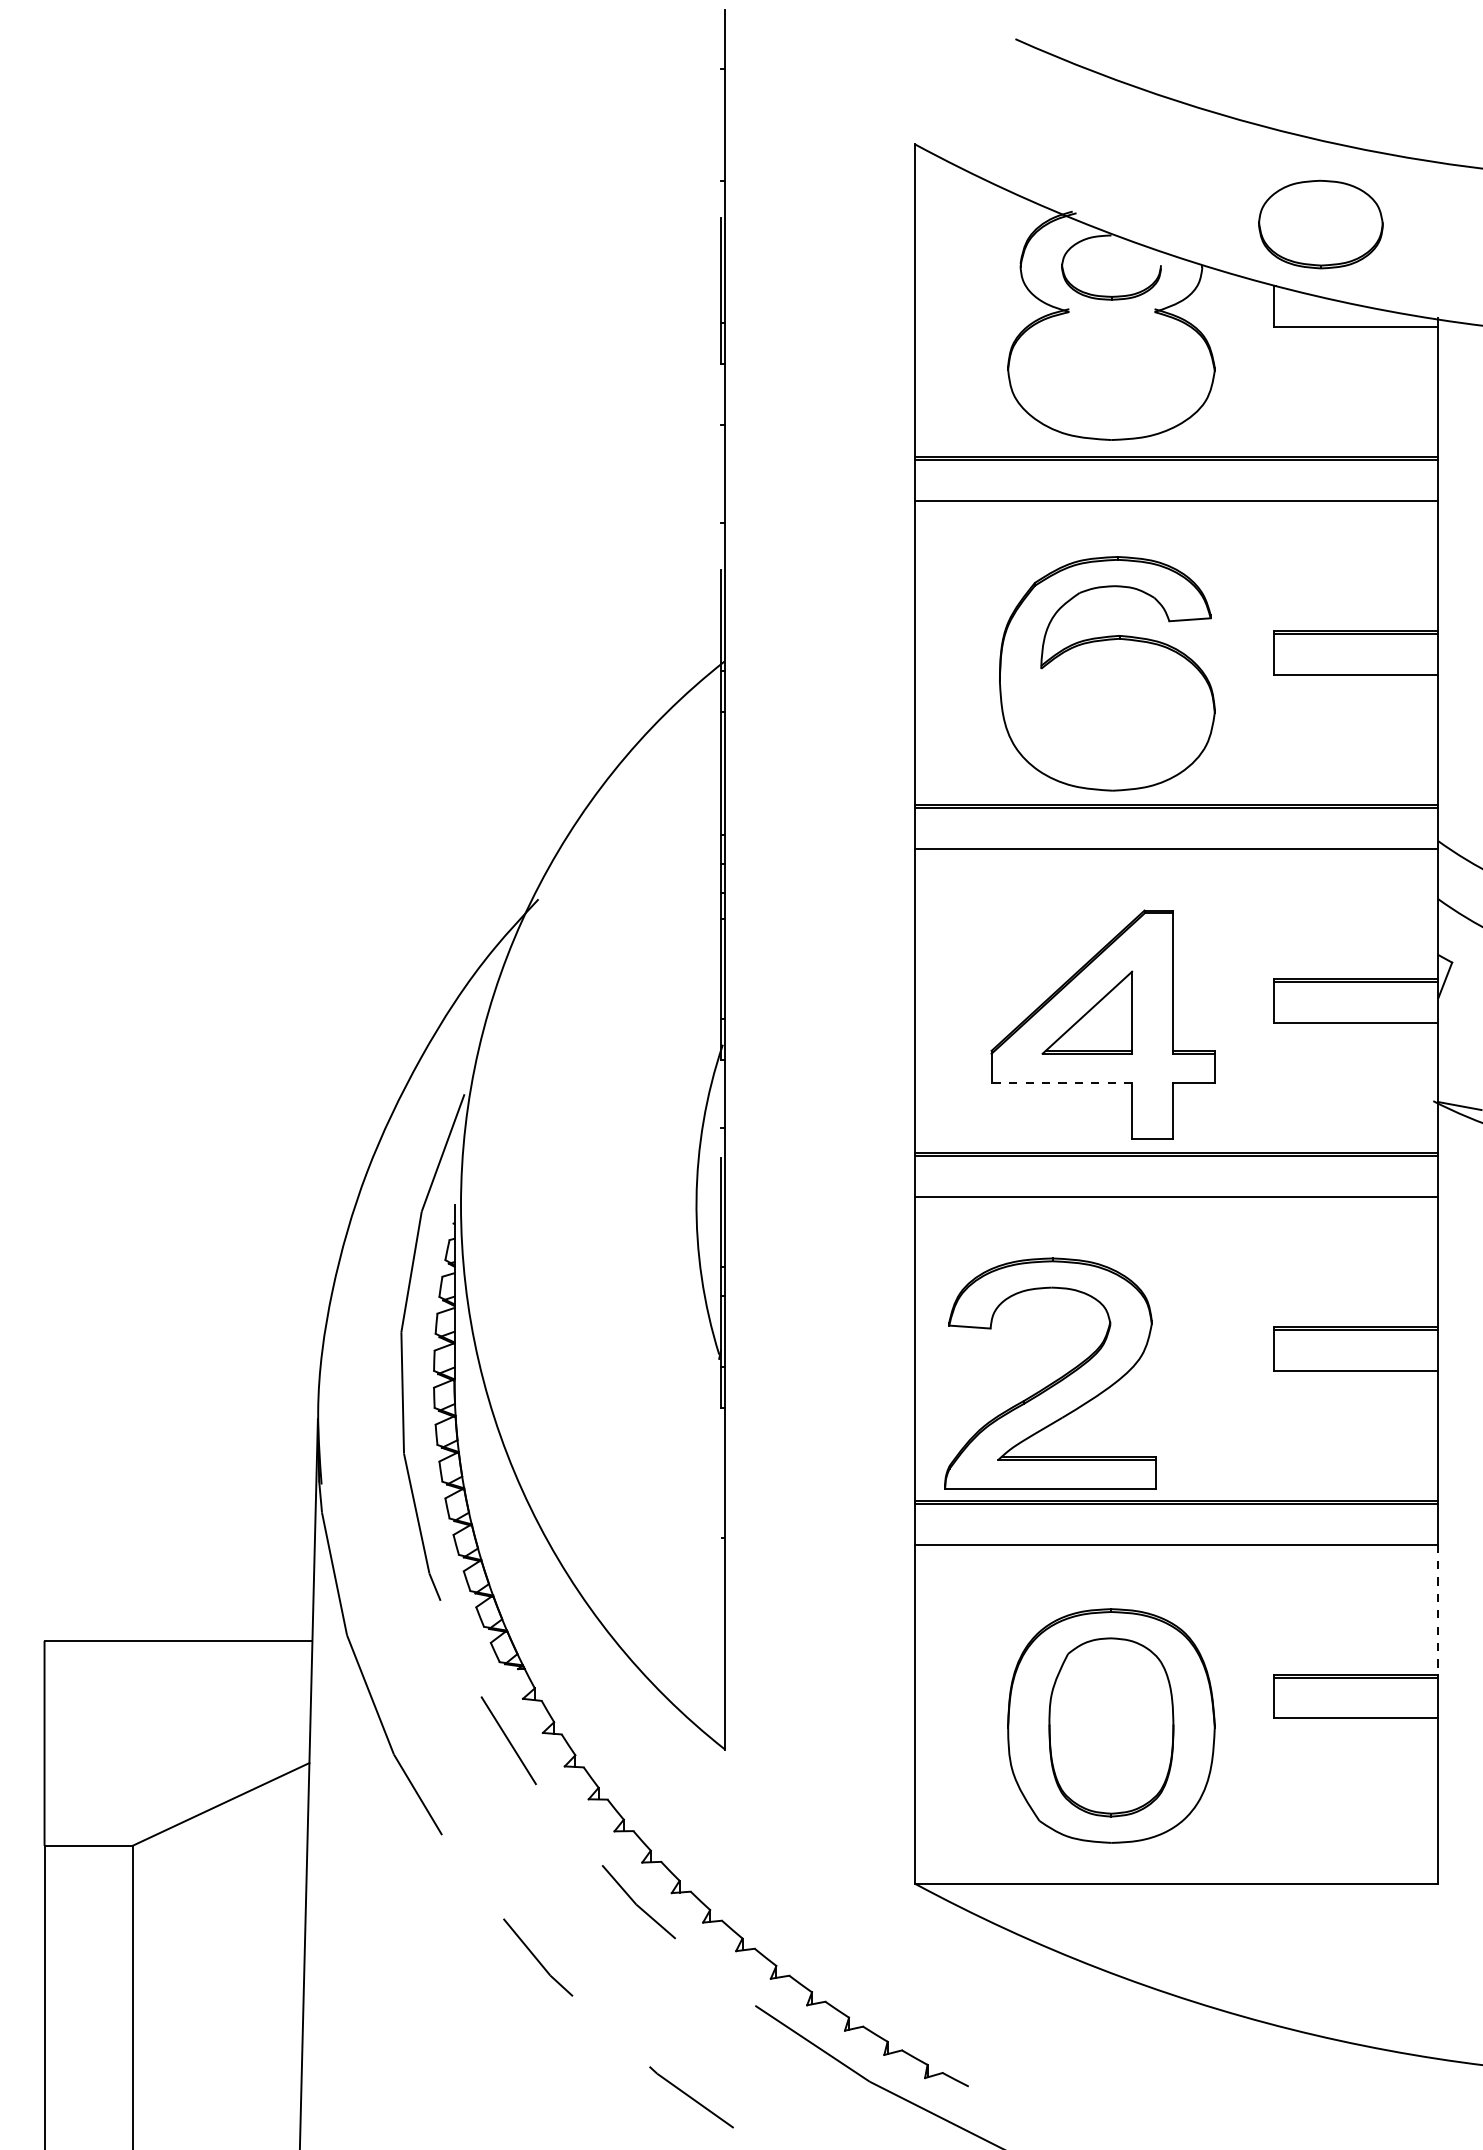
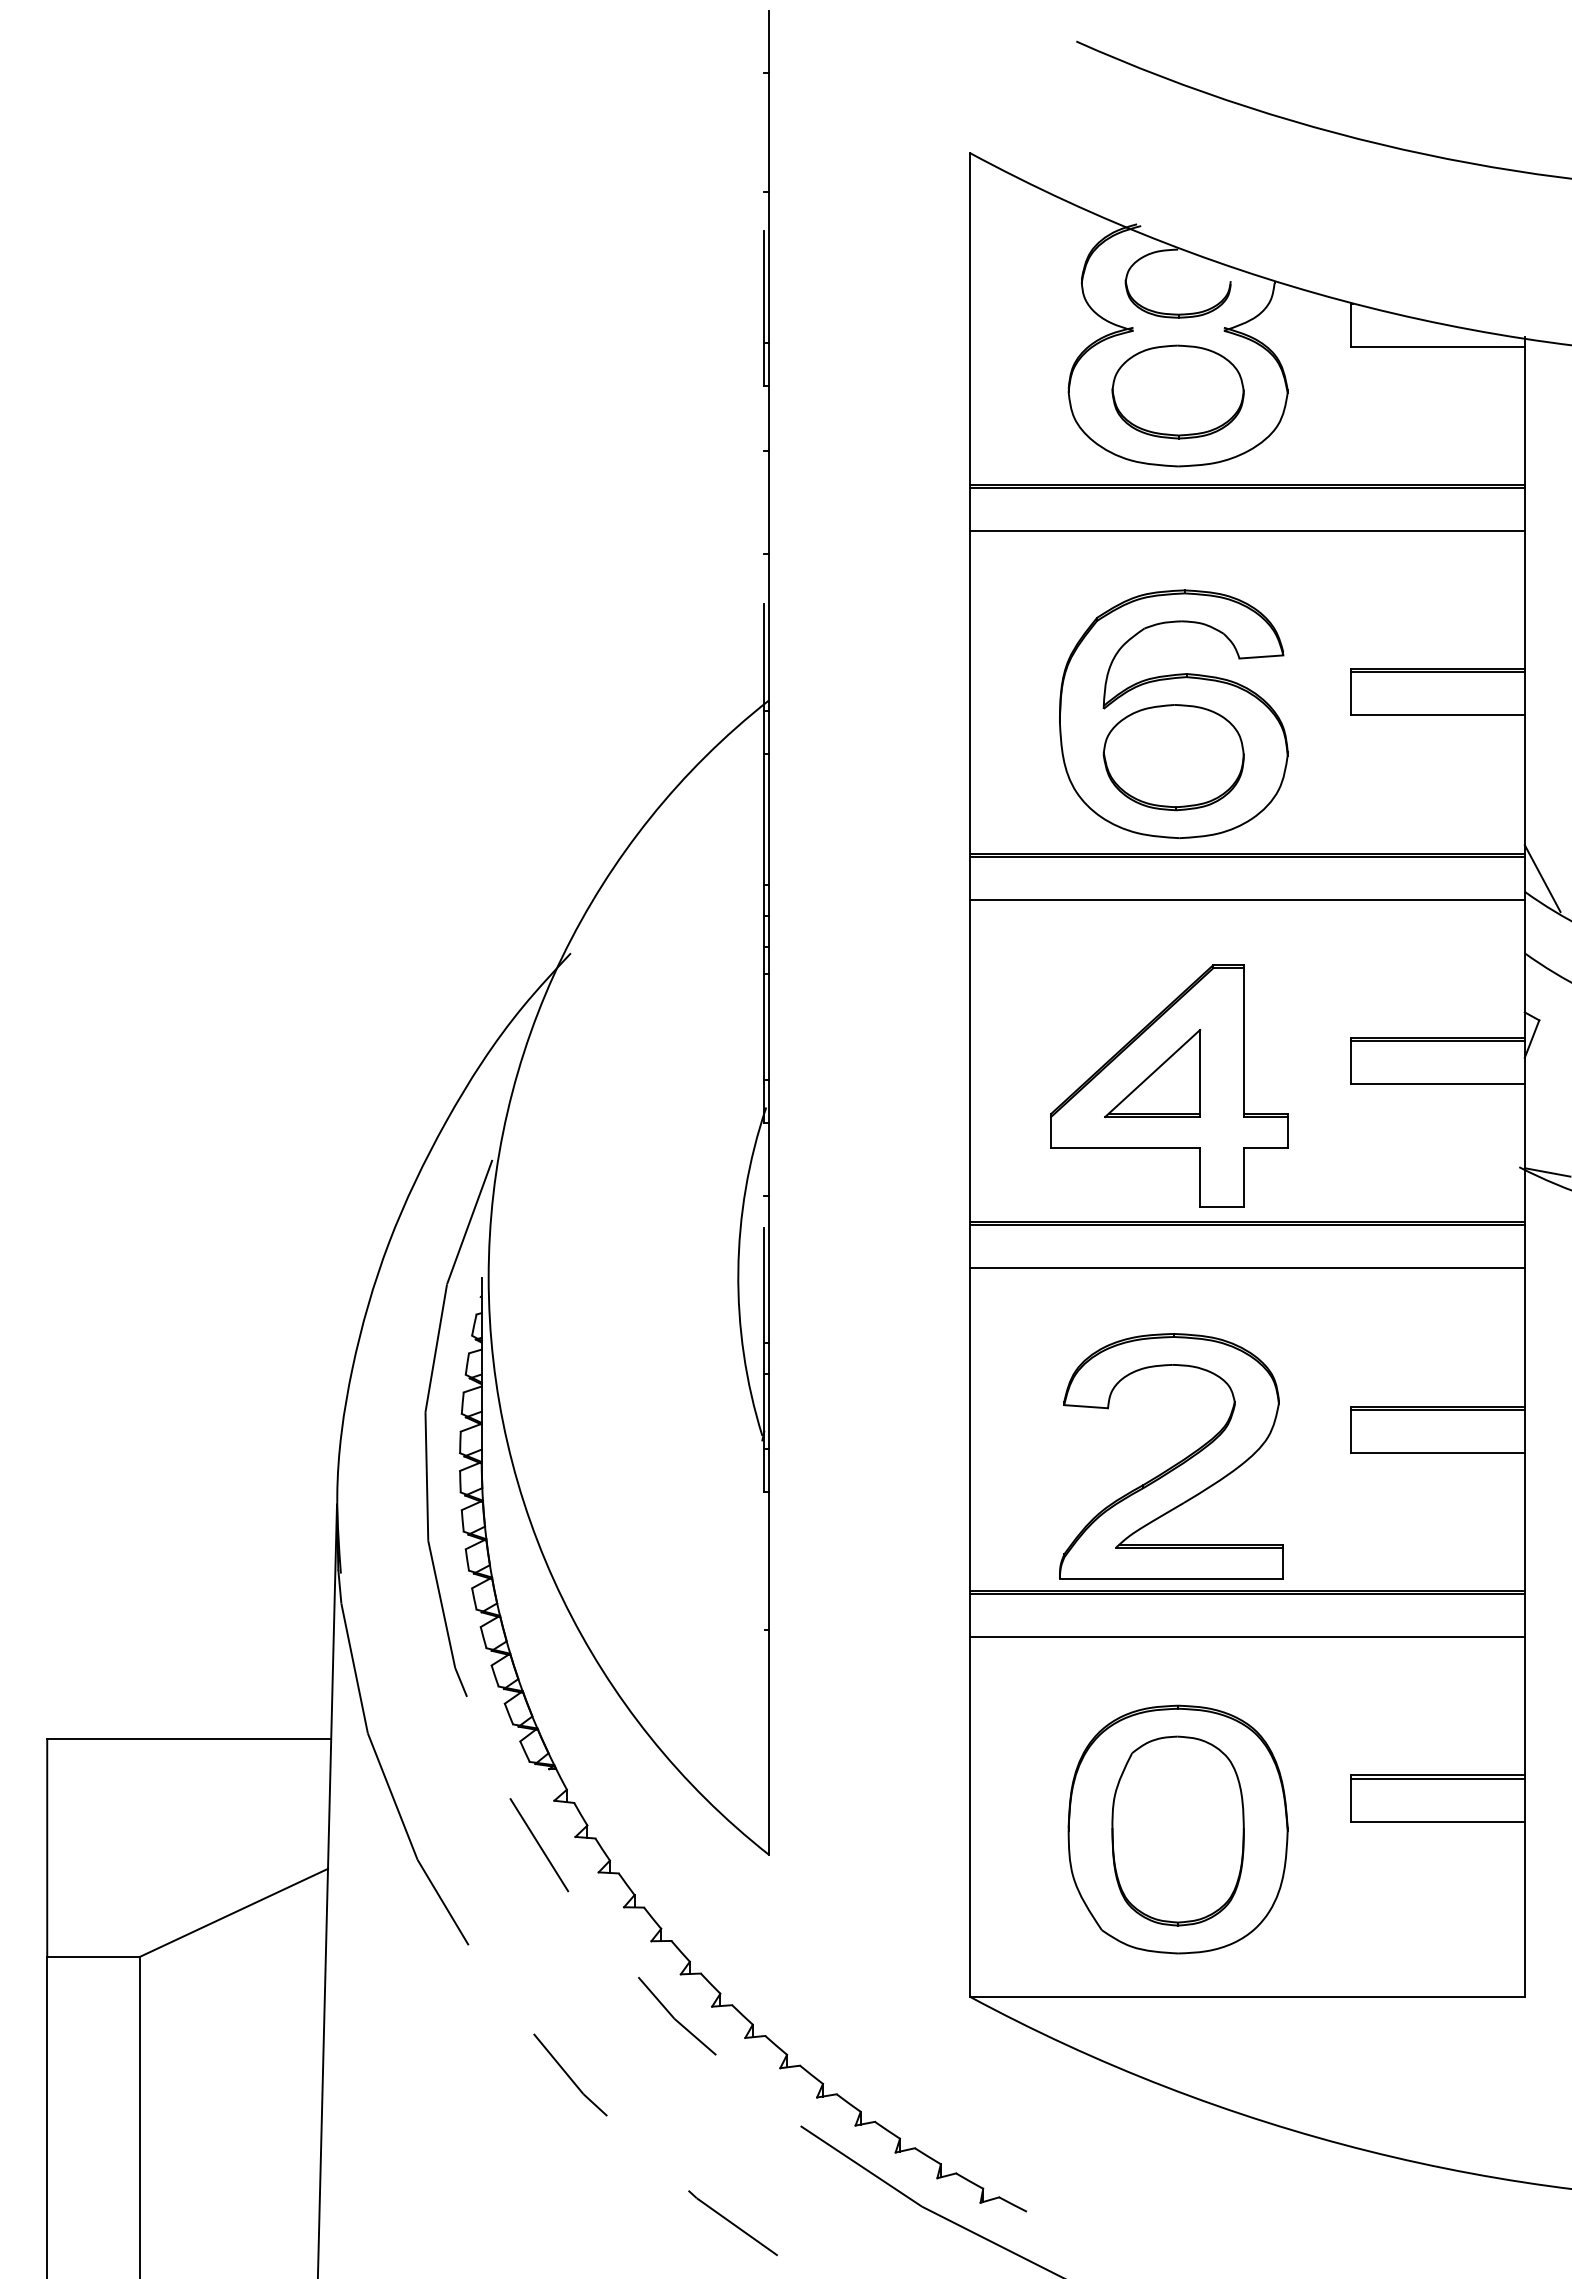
part: (1320, 224) -> (1177, 391), moved
part: (1107, 714) -> (1173, 757), added
line: (1455, 828) -> (1542, 878), added
line: (1061, 1083) -> (1125, 1148), dashed -> solid
part: (1056, 1379) -> (1177, 1462), moved
line: (1438, 1609) -> (1524, 1706), dashed -> solid

